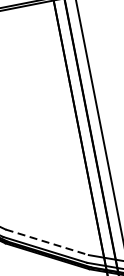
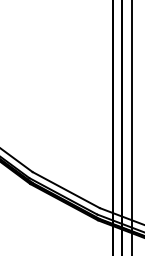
line: (47, 242) -> (66, 190), dashed -> solid

